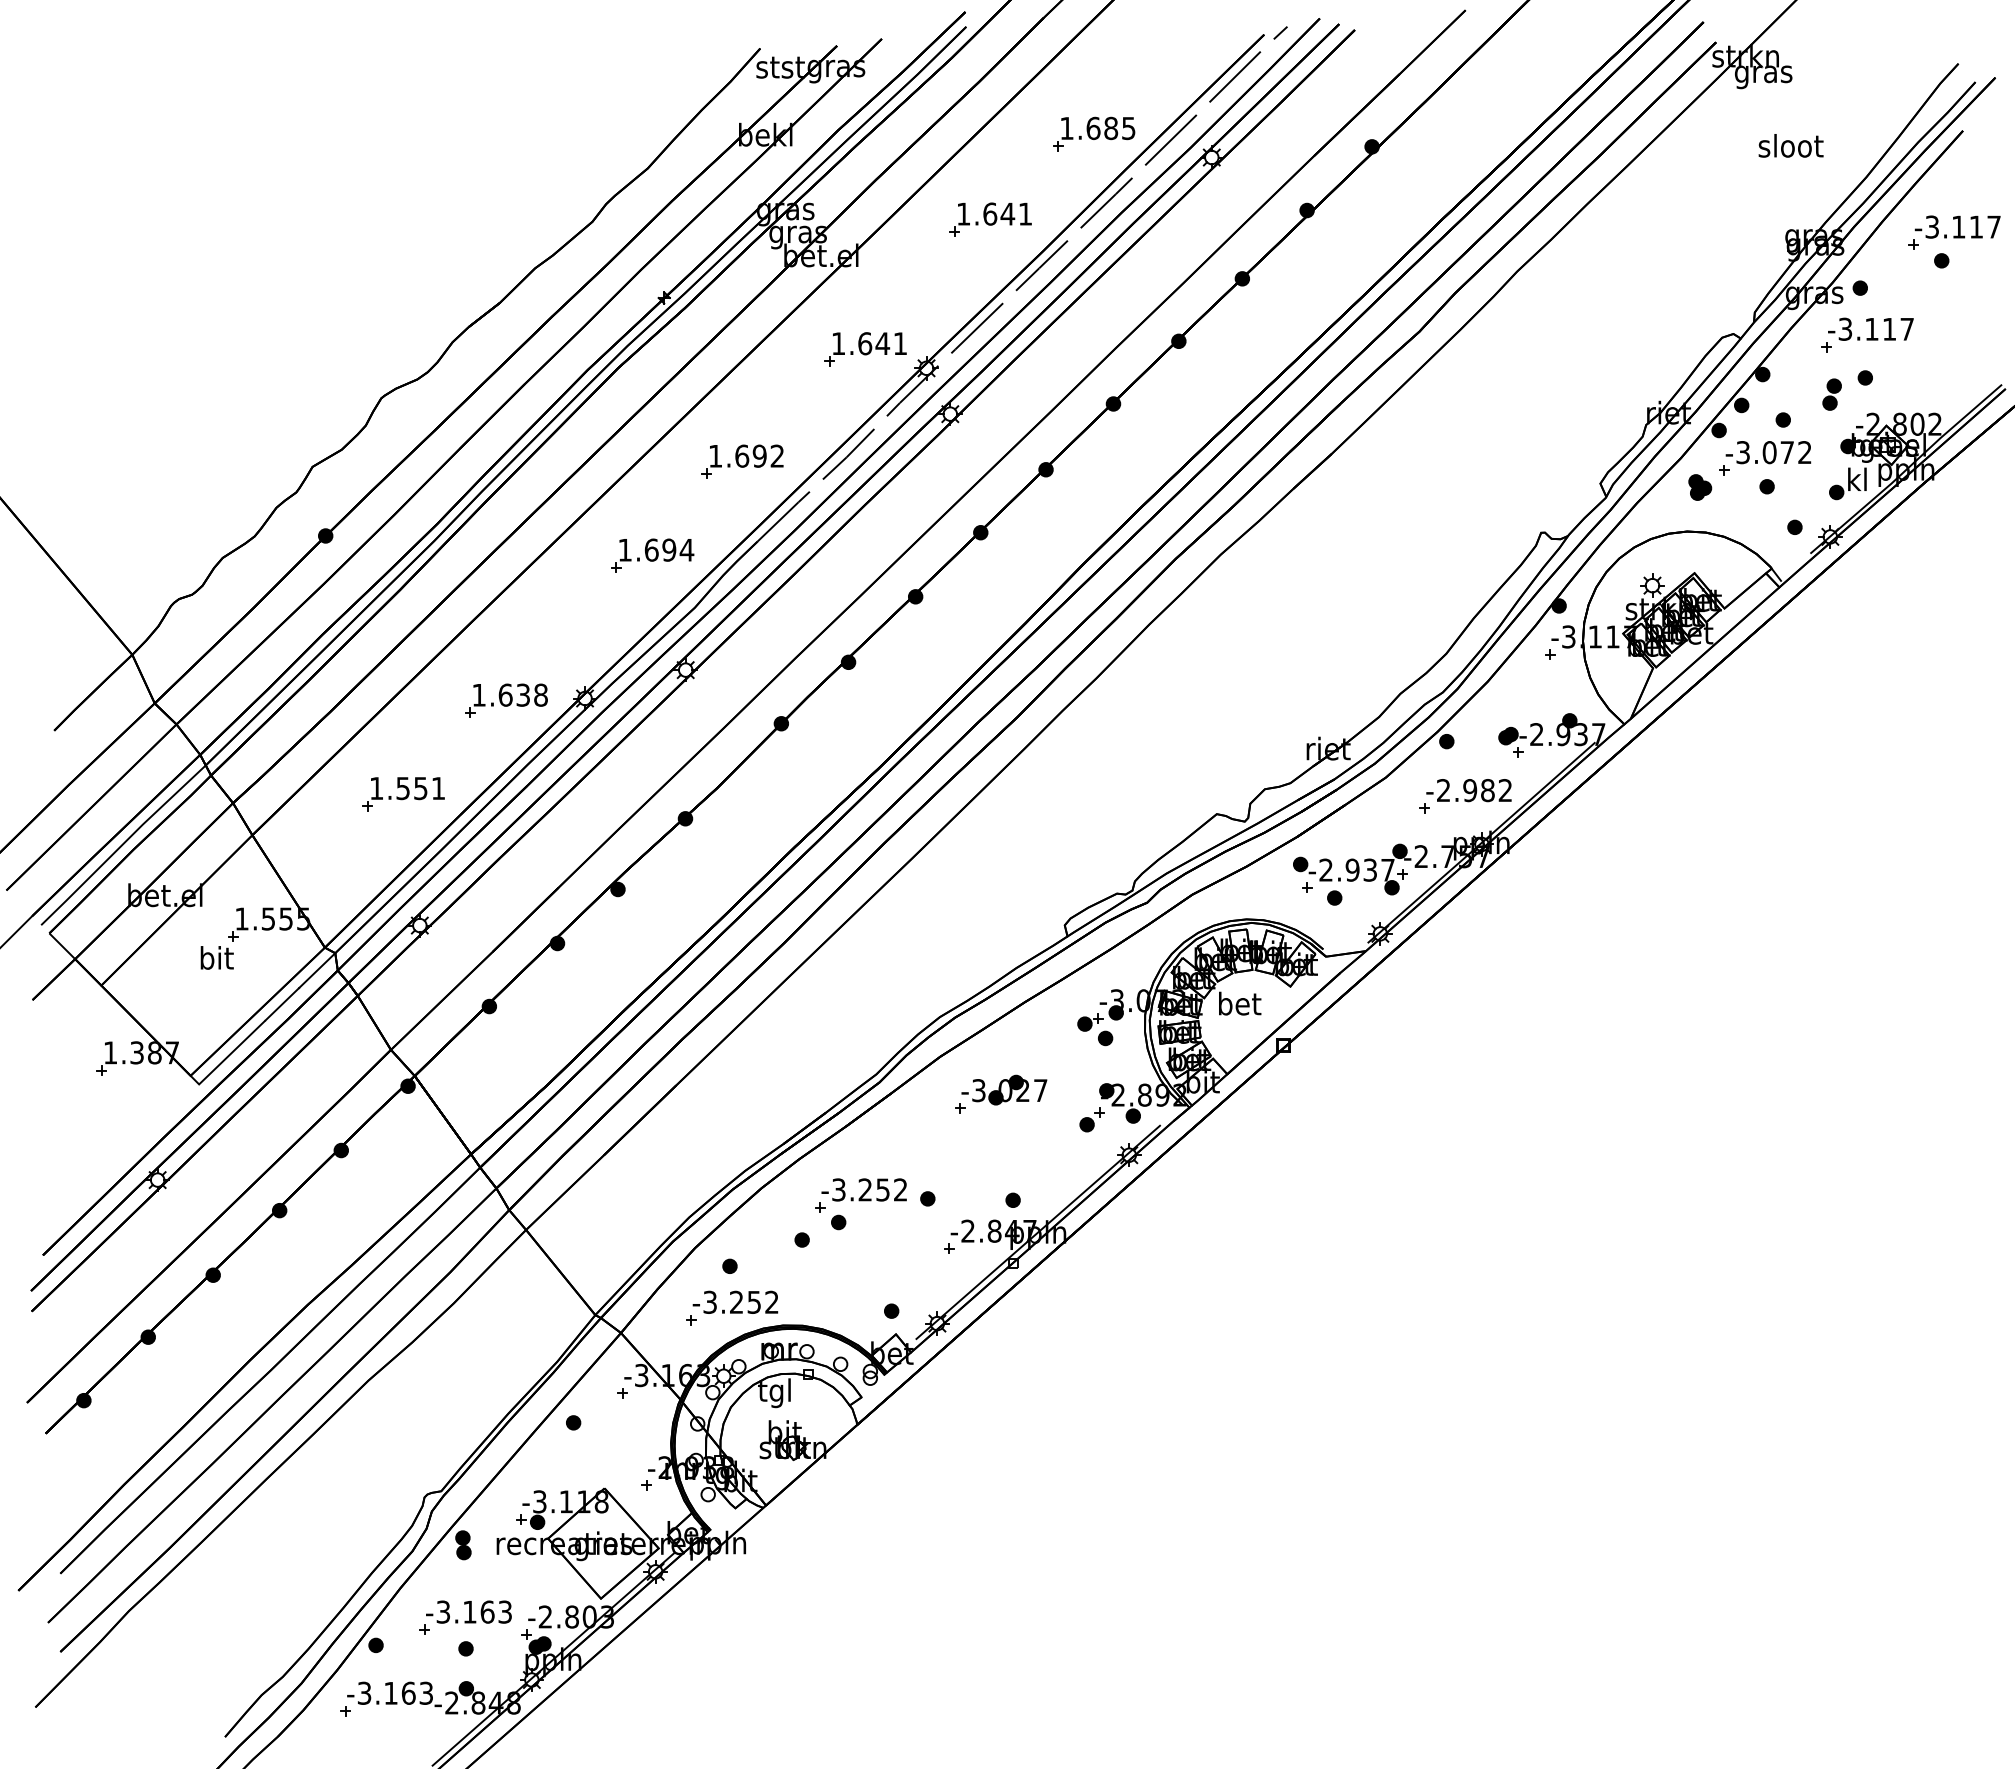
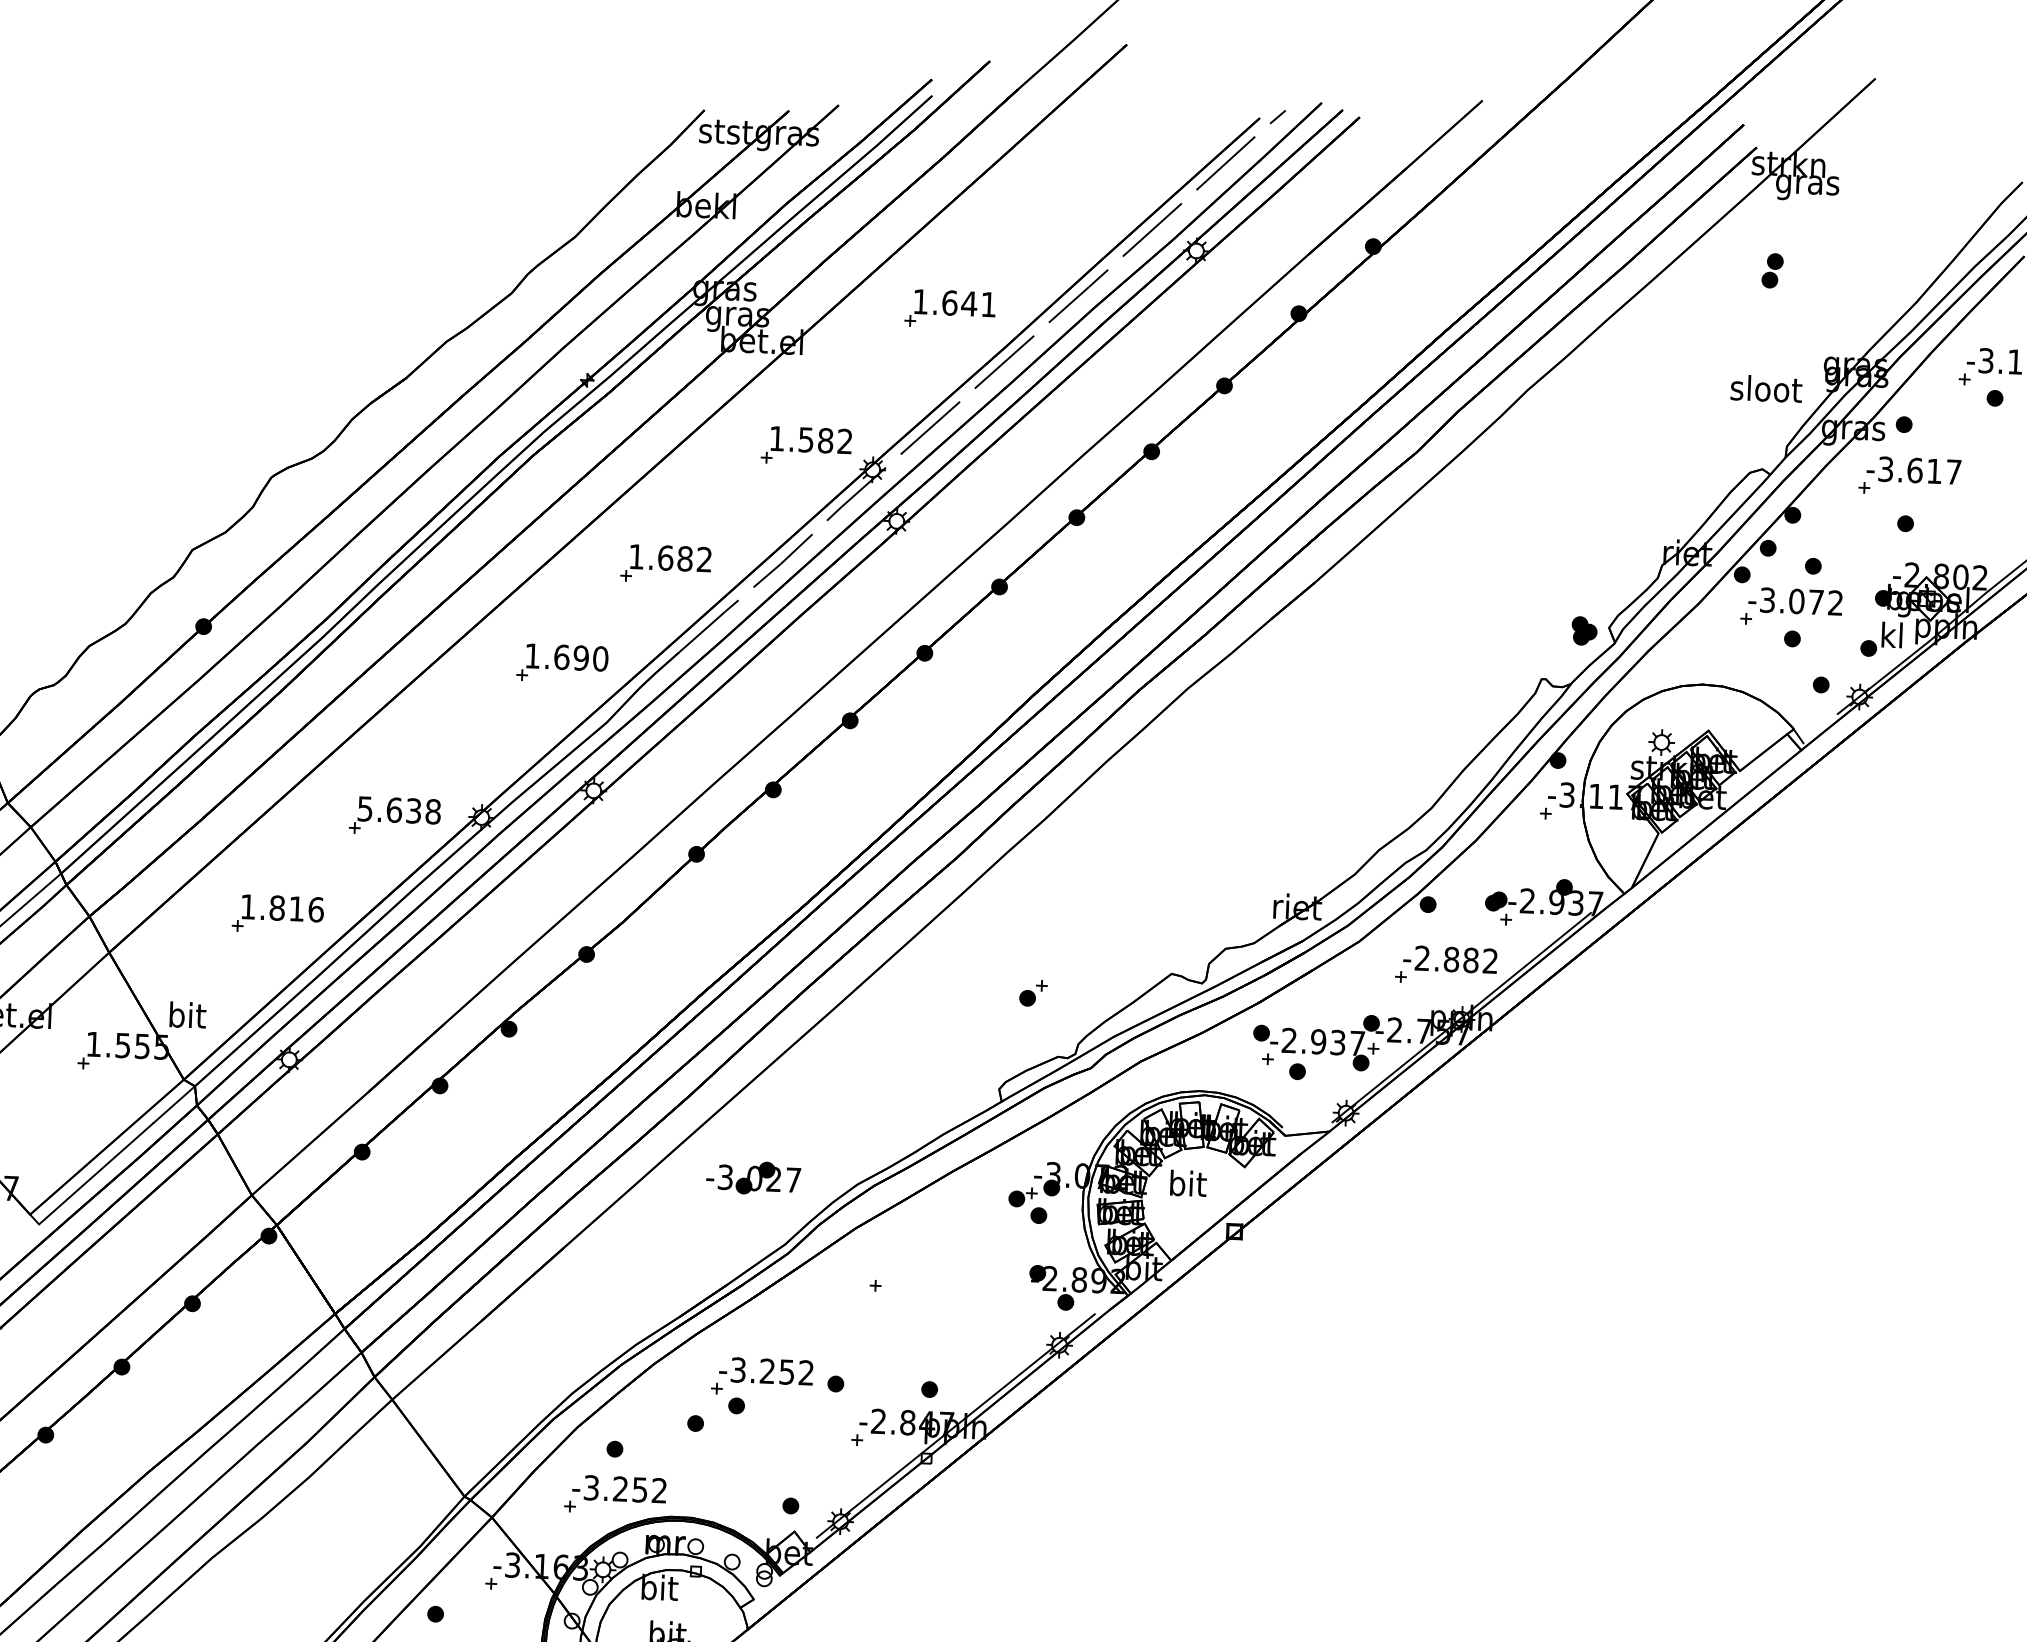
part: (1094, 133) -> (1068, 219), removed
text: (1790, 145) -> (1765, 388), moved
text: (1871, 328) -> (1914, 469), -3.117 -> -3.617
text: (882, 343) -> (825, 440), 1.641 -> 1.582
part: (1831, 394) -> (1771, 270), moved
text: (759, 455) -> (684, 558), 1.692 -> 1.682
part: (1700, 487) -> (1584, 631), moved
text: (686, 549) -> (600, 658), 1.694 -> 1.690
text: (478, 695) -> (364, 809), 1.638 -> 5.638
text: (420, 788) -> (296, 908), 1.551 -> 1.816
text: (1470, 790) -> (1451, 959), -2.982 -> -2.882
text: (216, 957) -> (187, 1014), moved
text: (1240, 1003) -> (1188, 1183), bet -> bit
part: (1004, 1089) -> (753, 1177), moved
part: (1091, 1119) -> (1032, 992), moved
text: (775, 1393) -> (659, 1591), tgl -> bit

